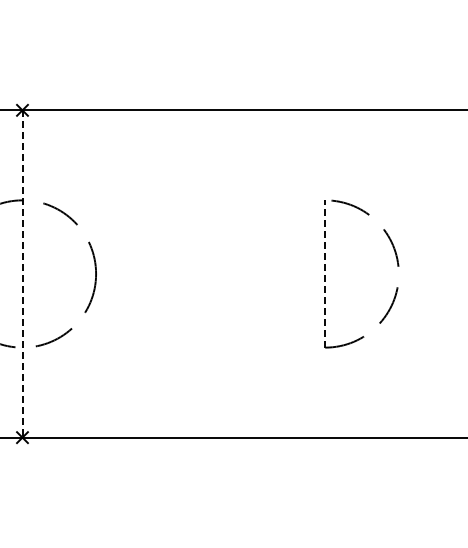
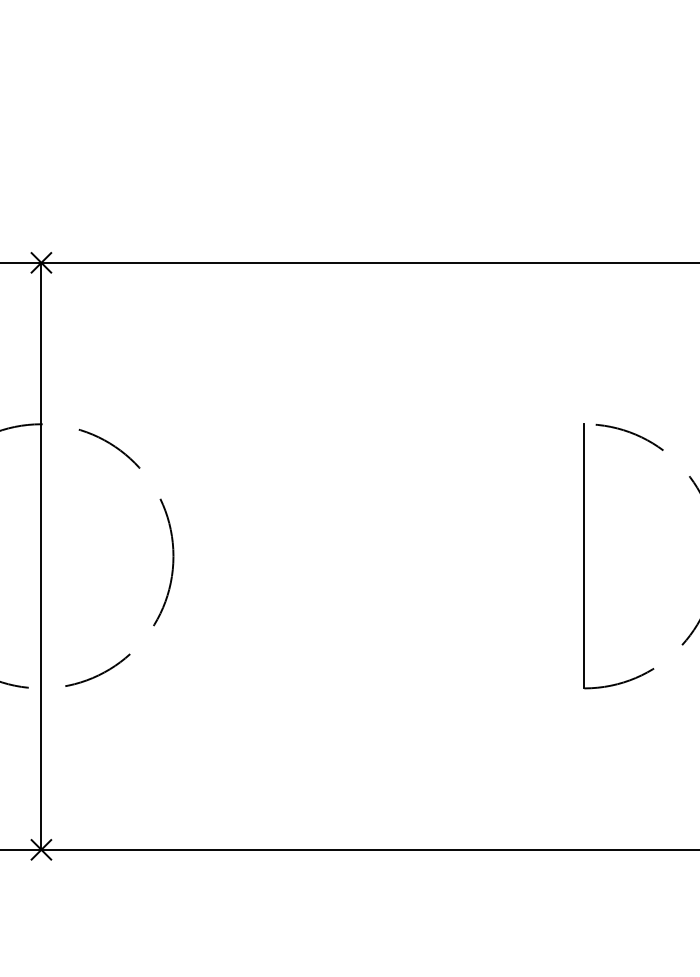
line: (22, 274) -> (41, 557), dashed -> solid
line: (325, 274) -> (584, 557), dashed -> solid

